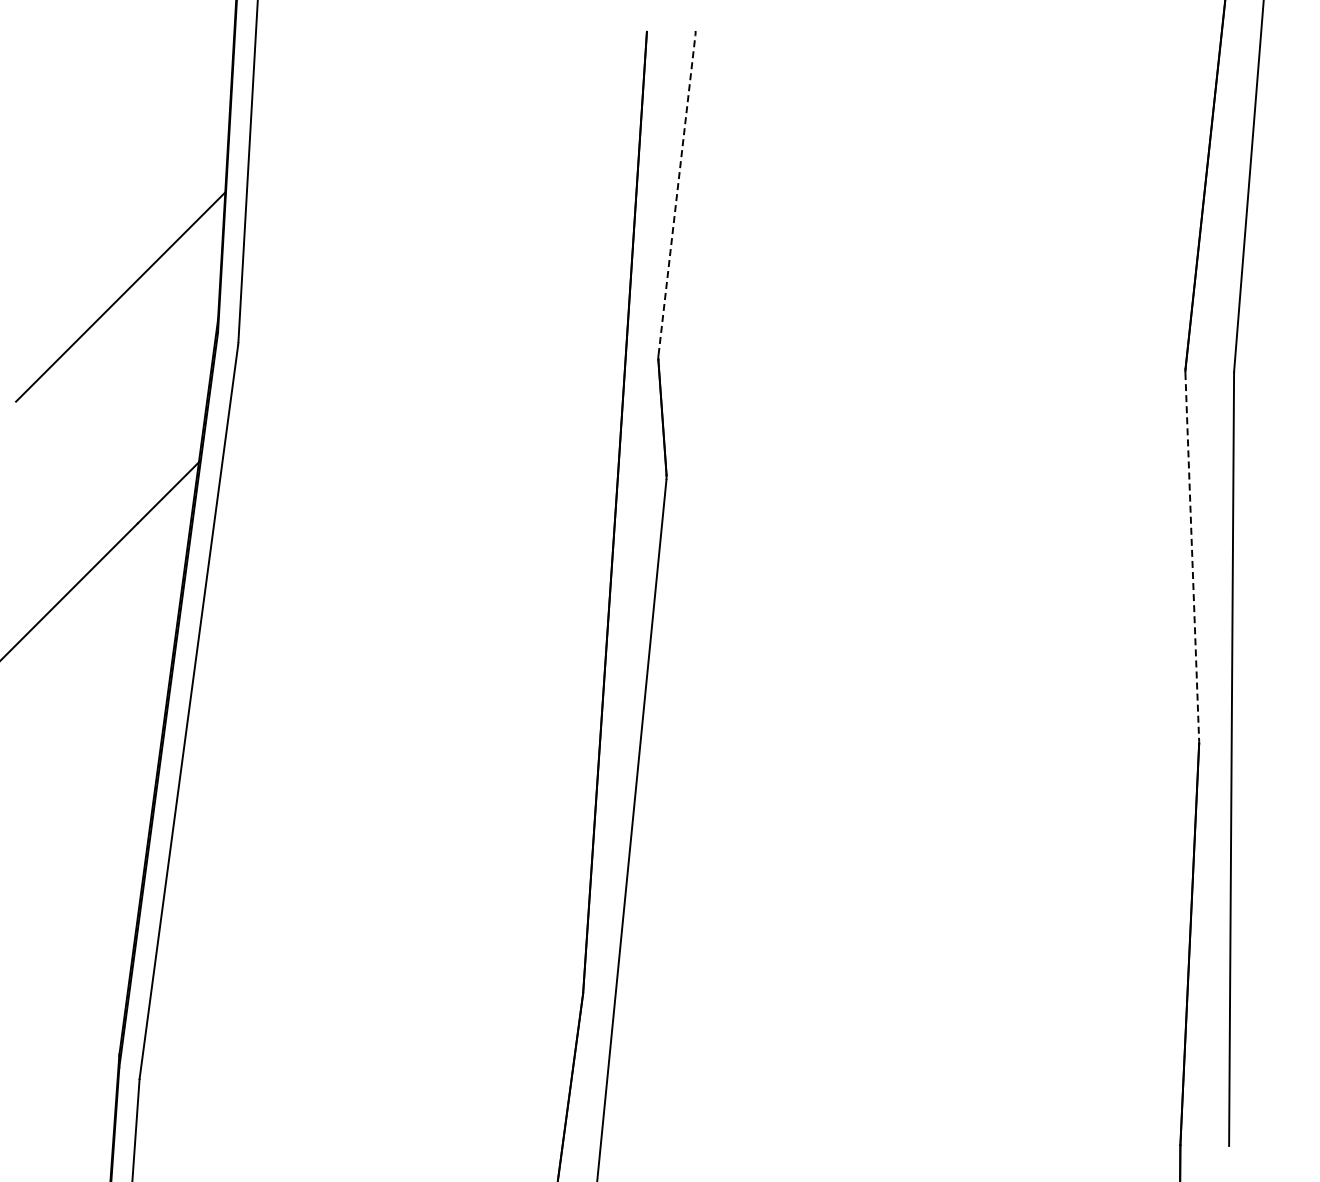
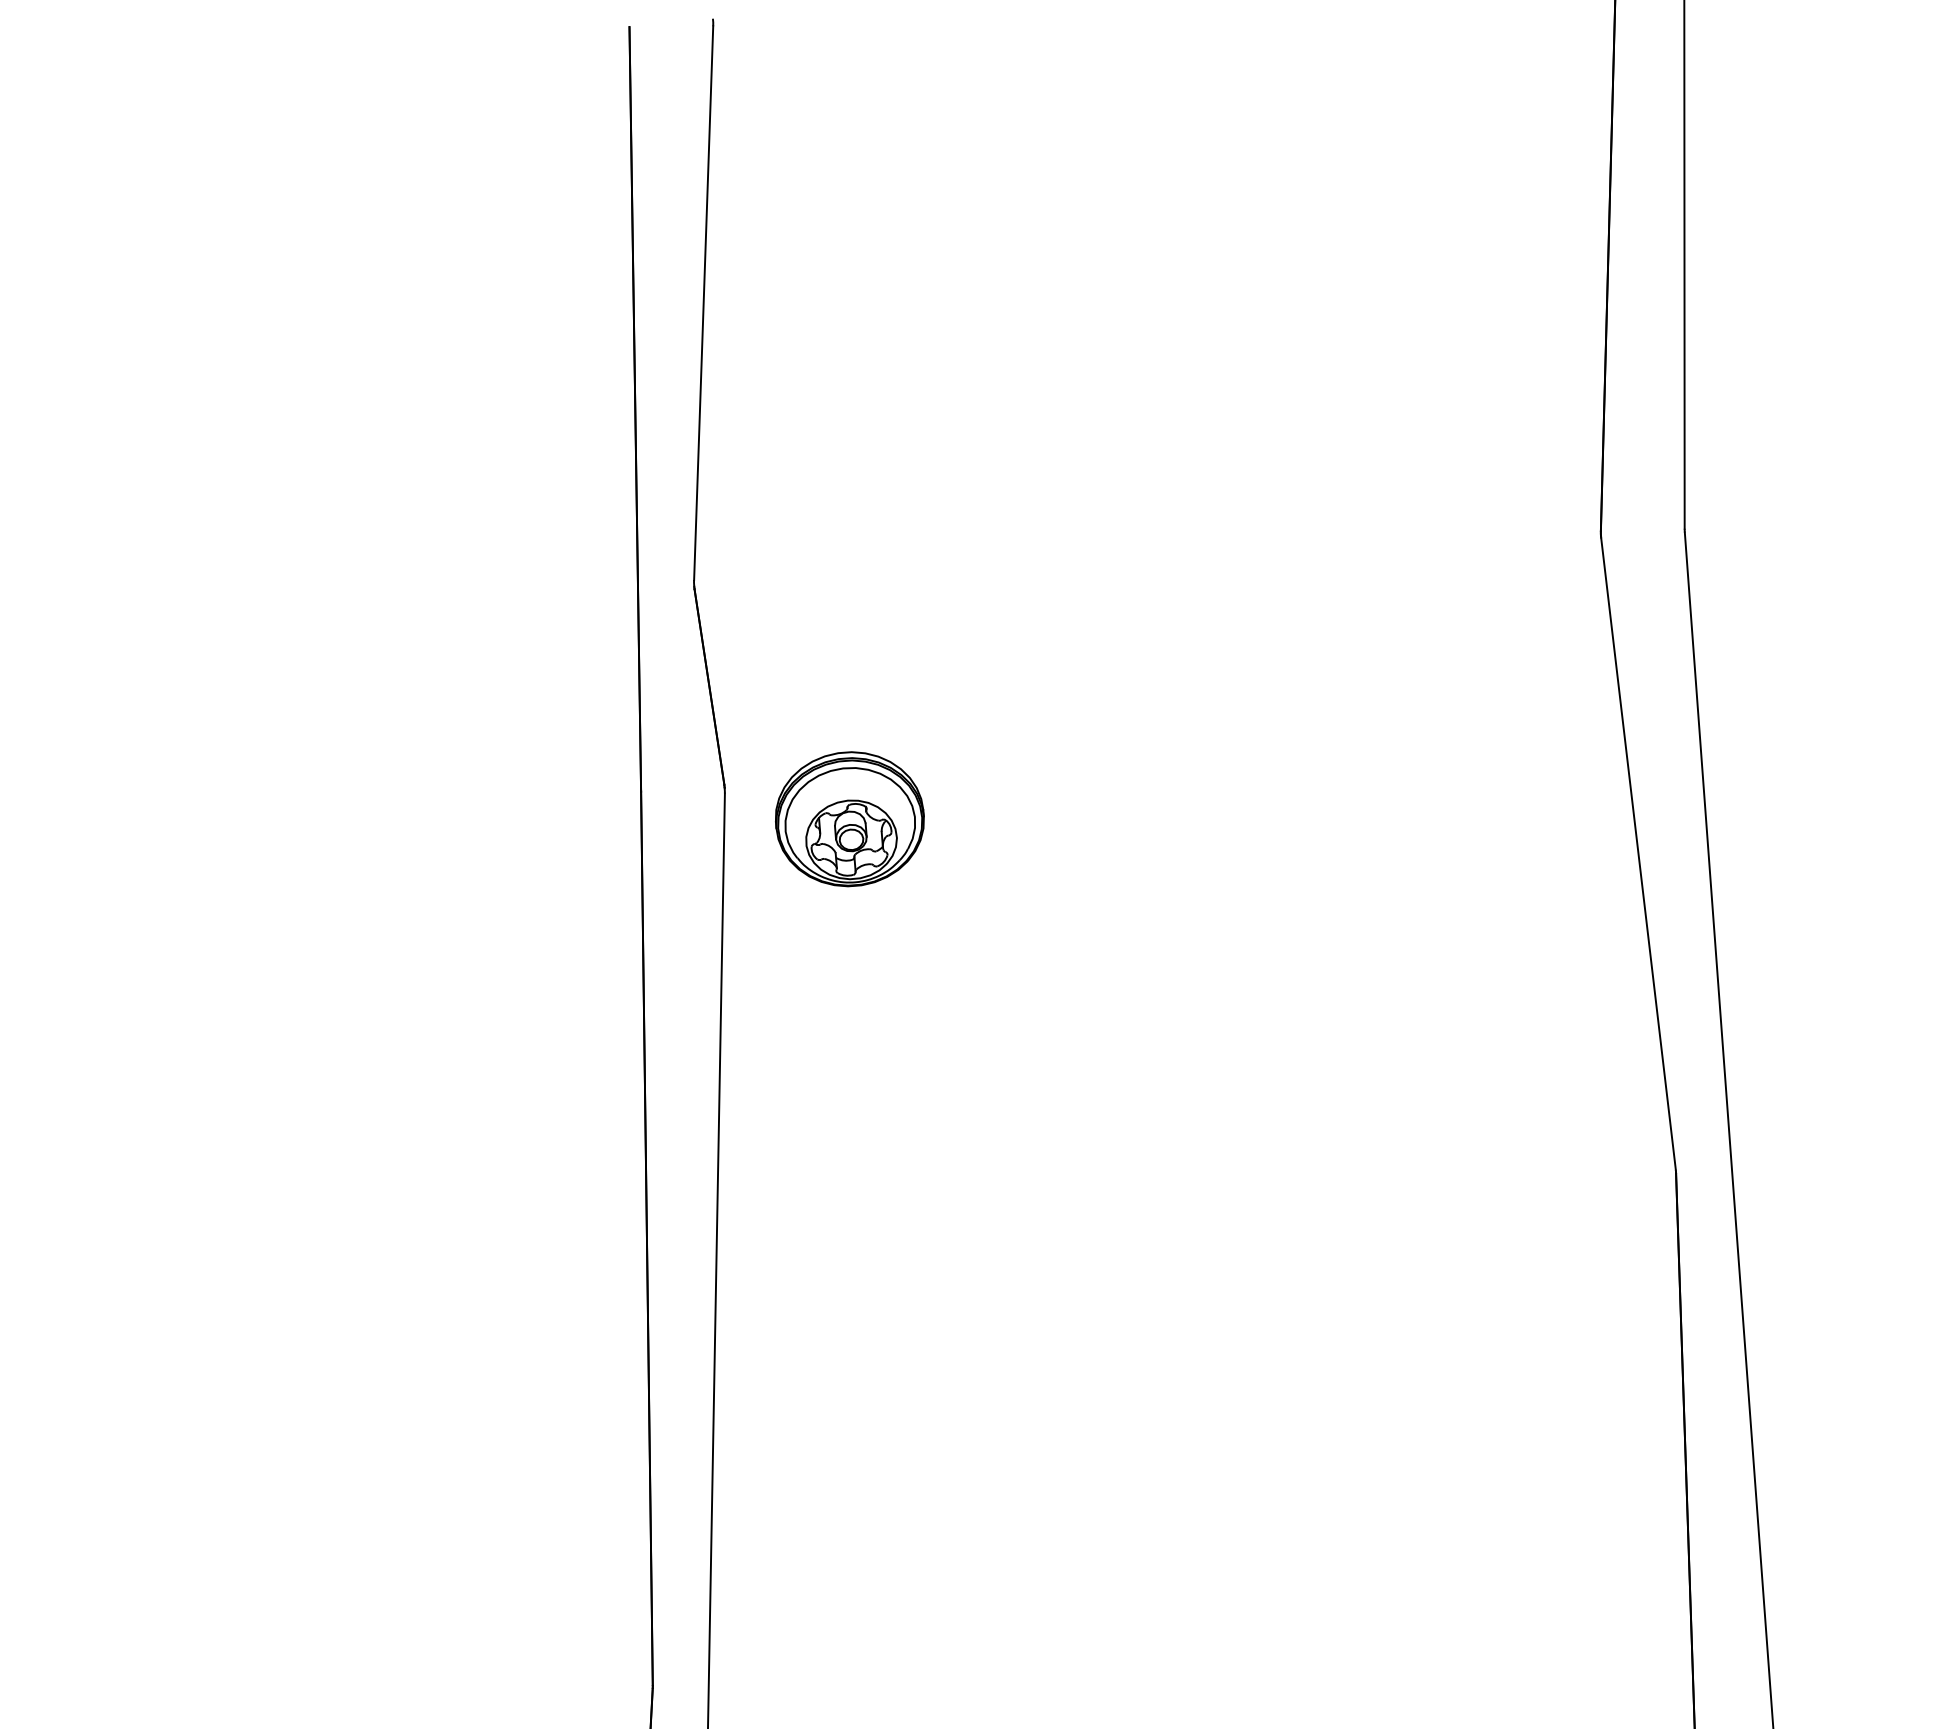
line: (676, 195) -> (702, 303), dashed -> solid
part: (737, 500) -> (849, 819), added
line: (1192, 557) -> (1638, 854), dashed -> solid

